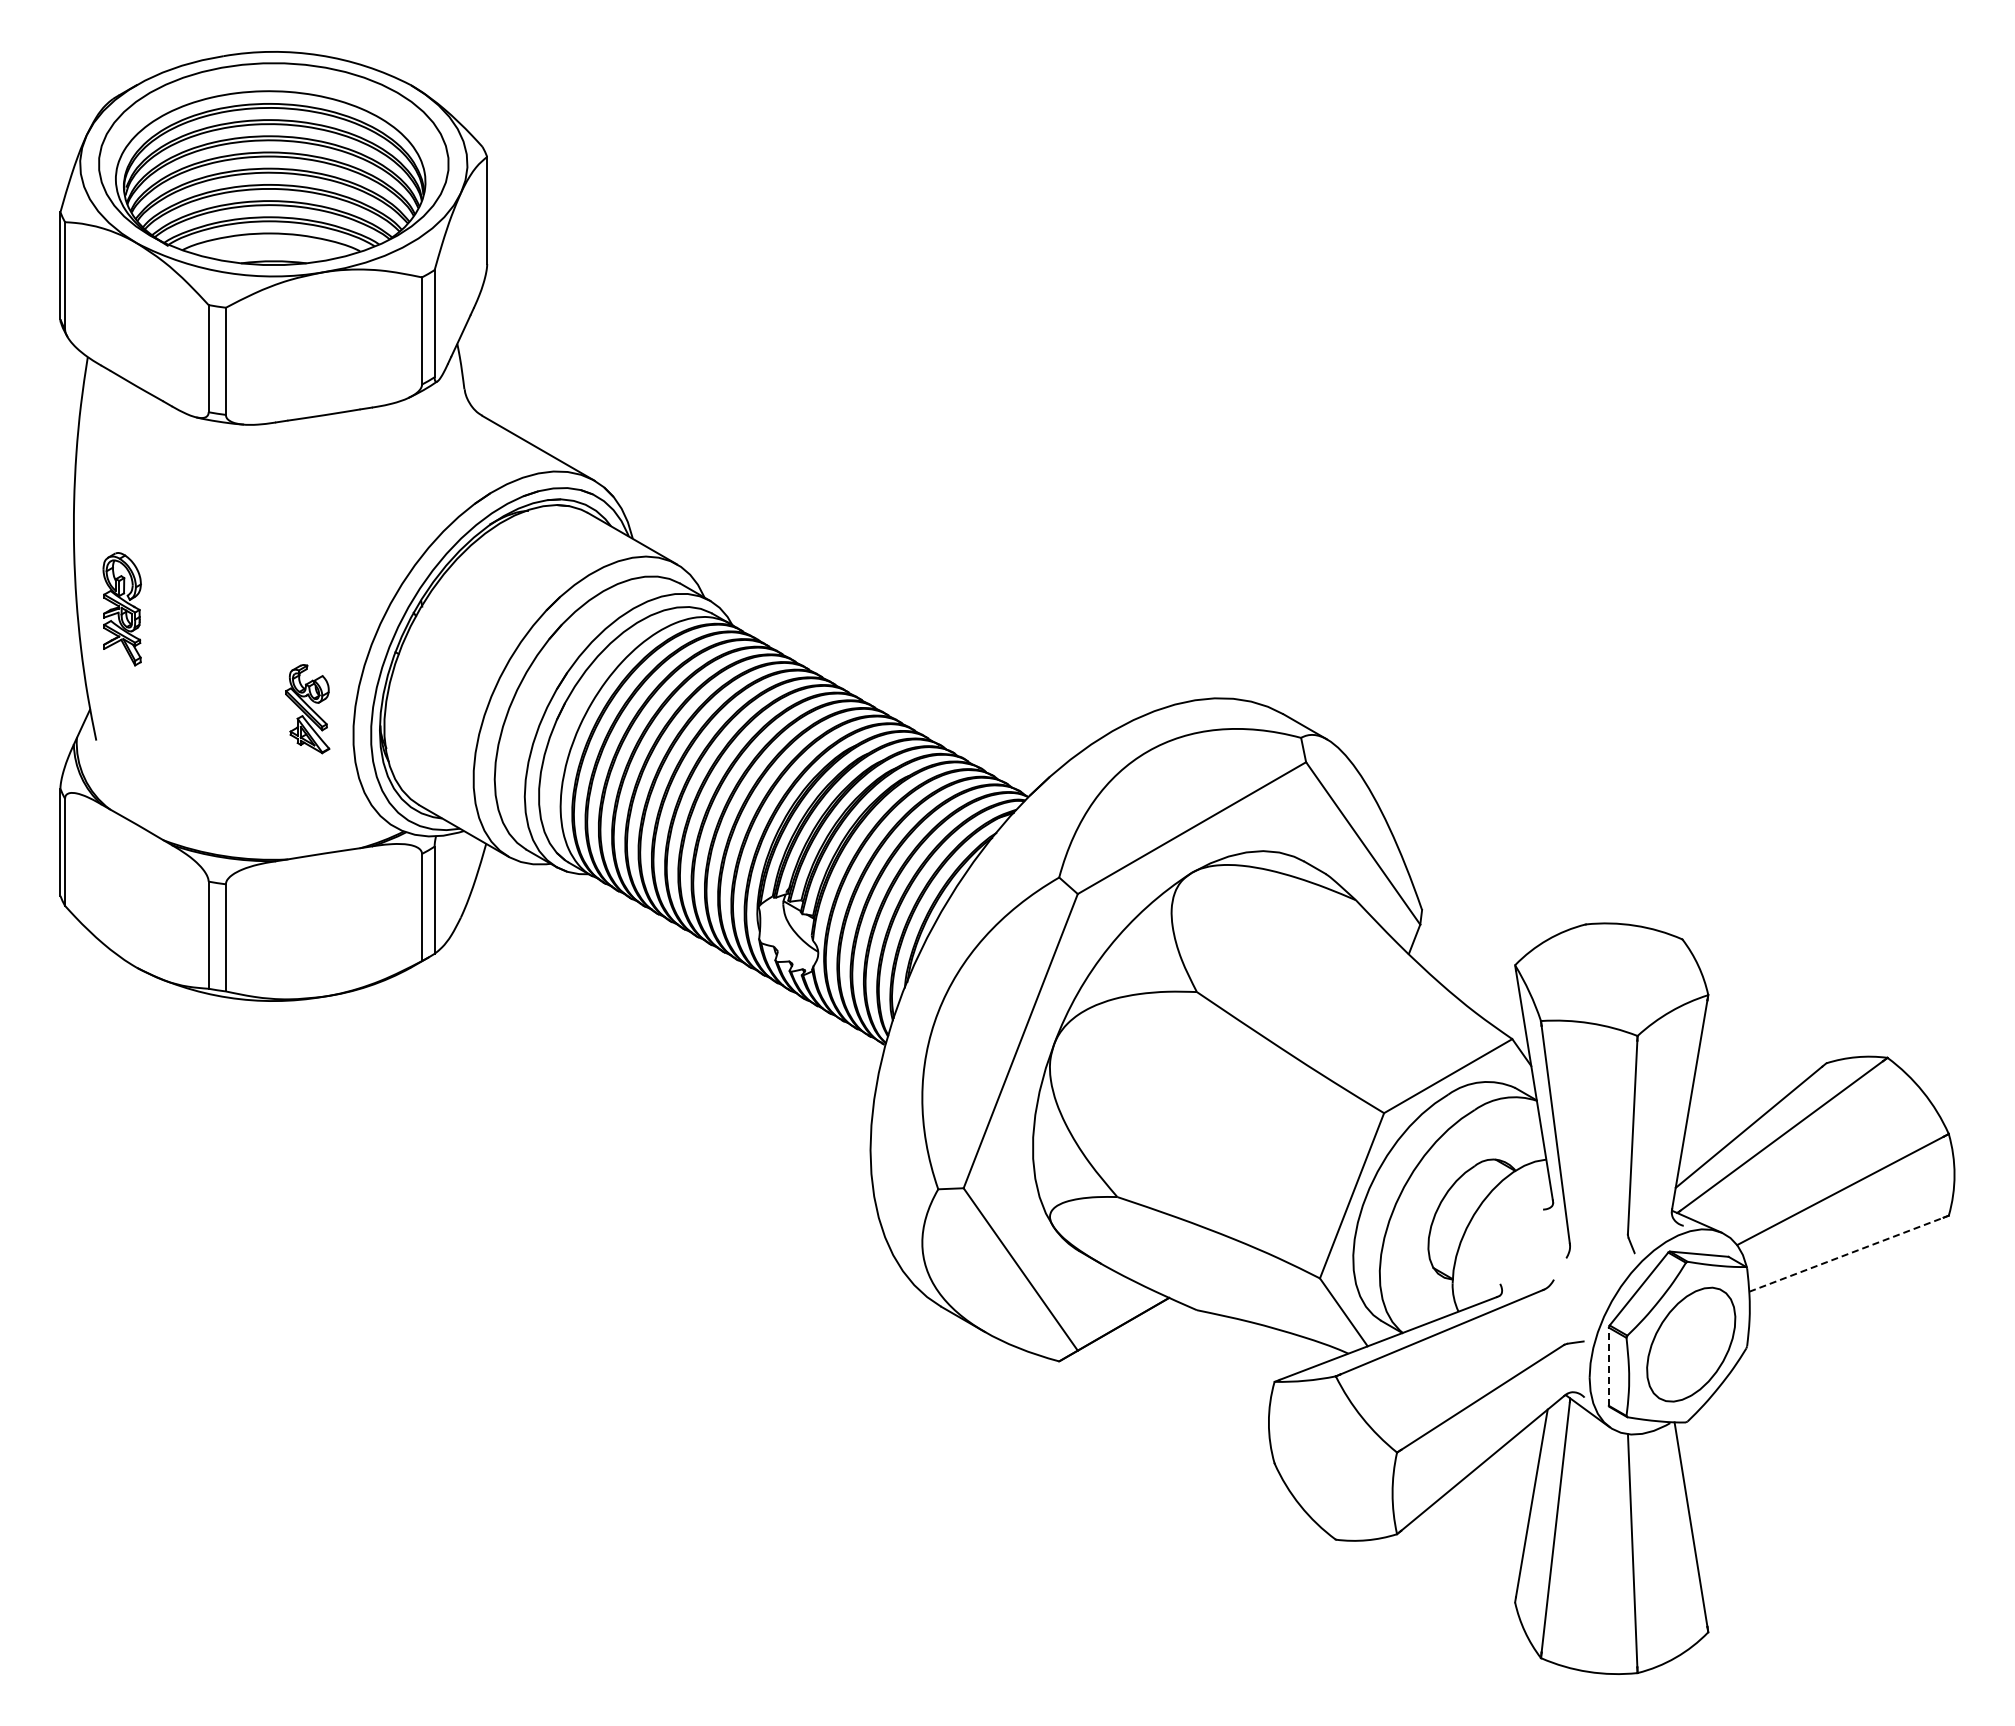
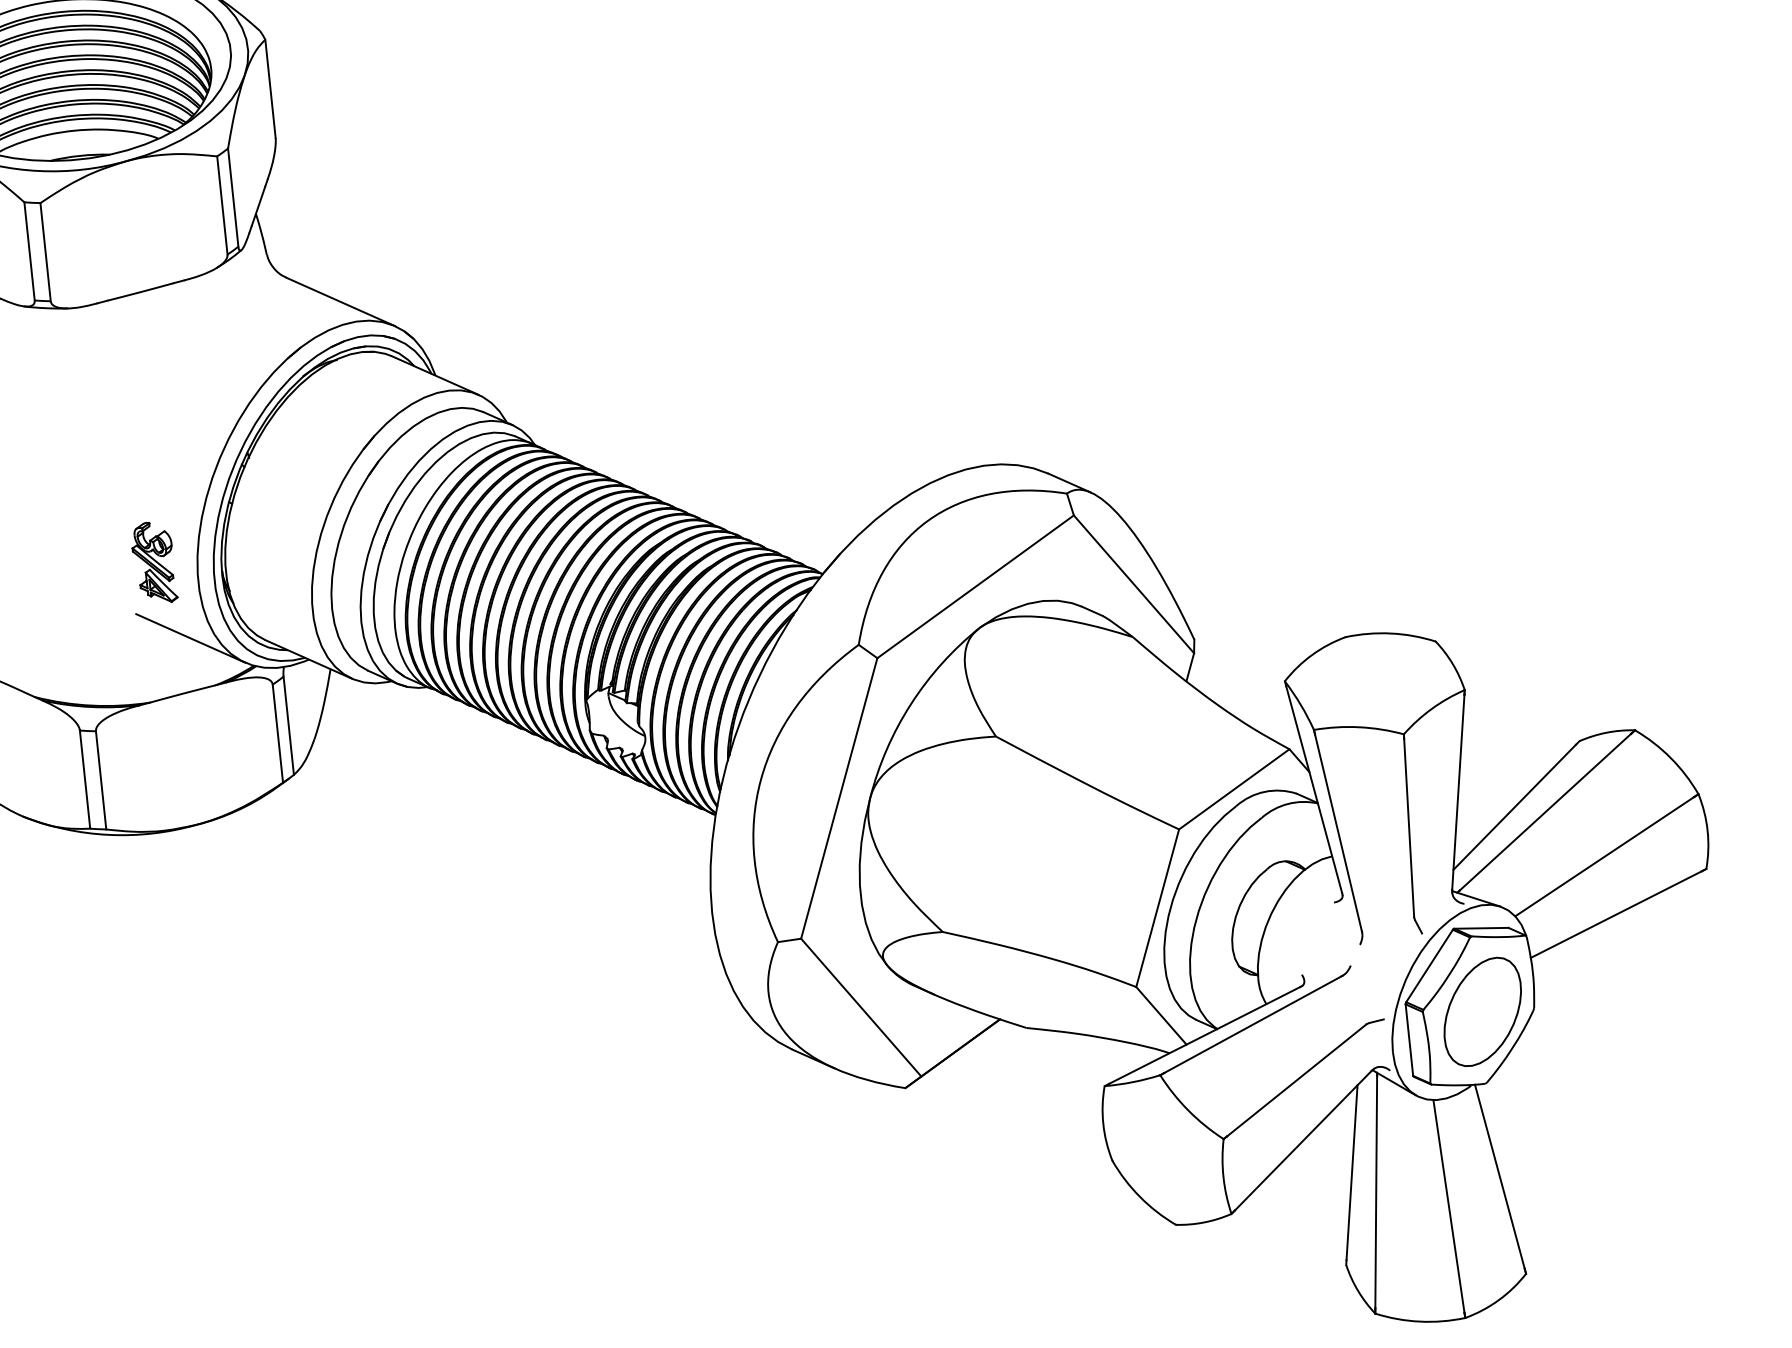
line: (338, 794) -> (190, 638), added
line: (1846, 1254) -> (1616, 914), dashed -> solid
line: (1608, 1366) -> (1409, 1039), dashed -> solid

